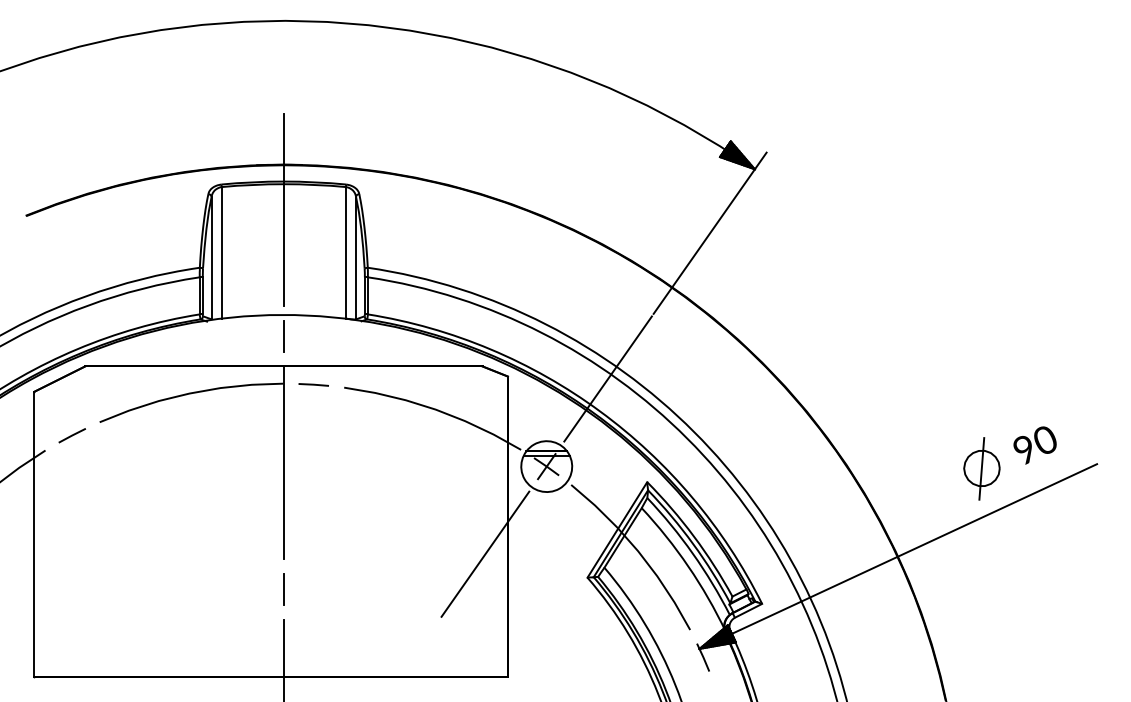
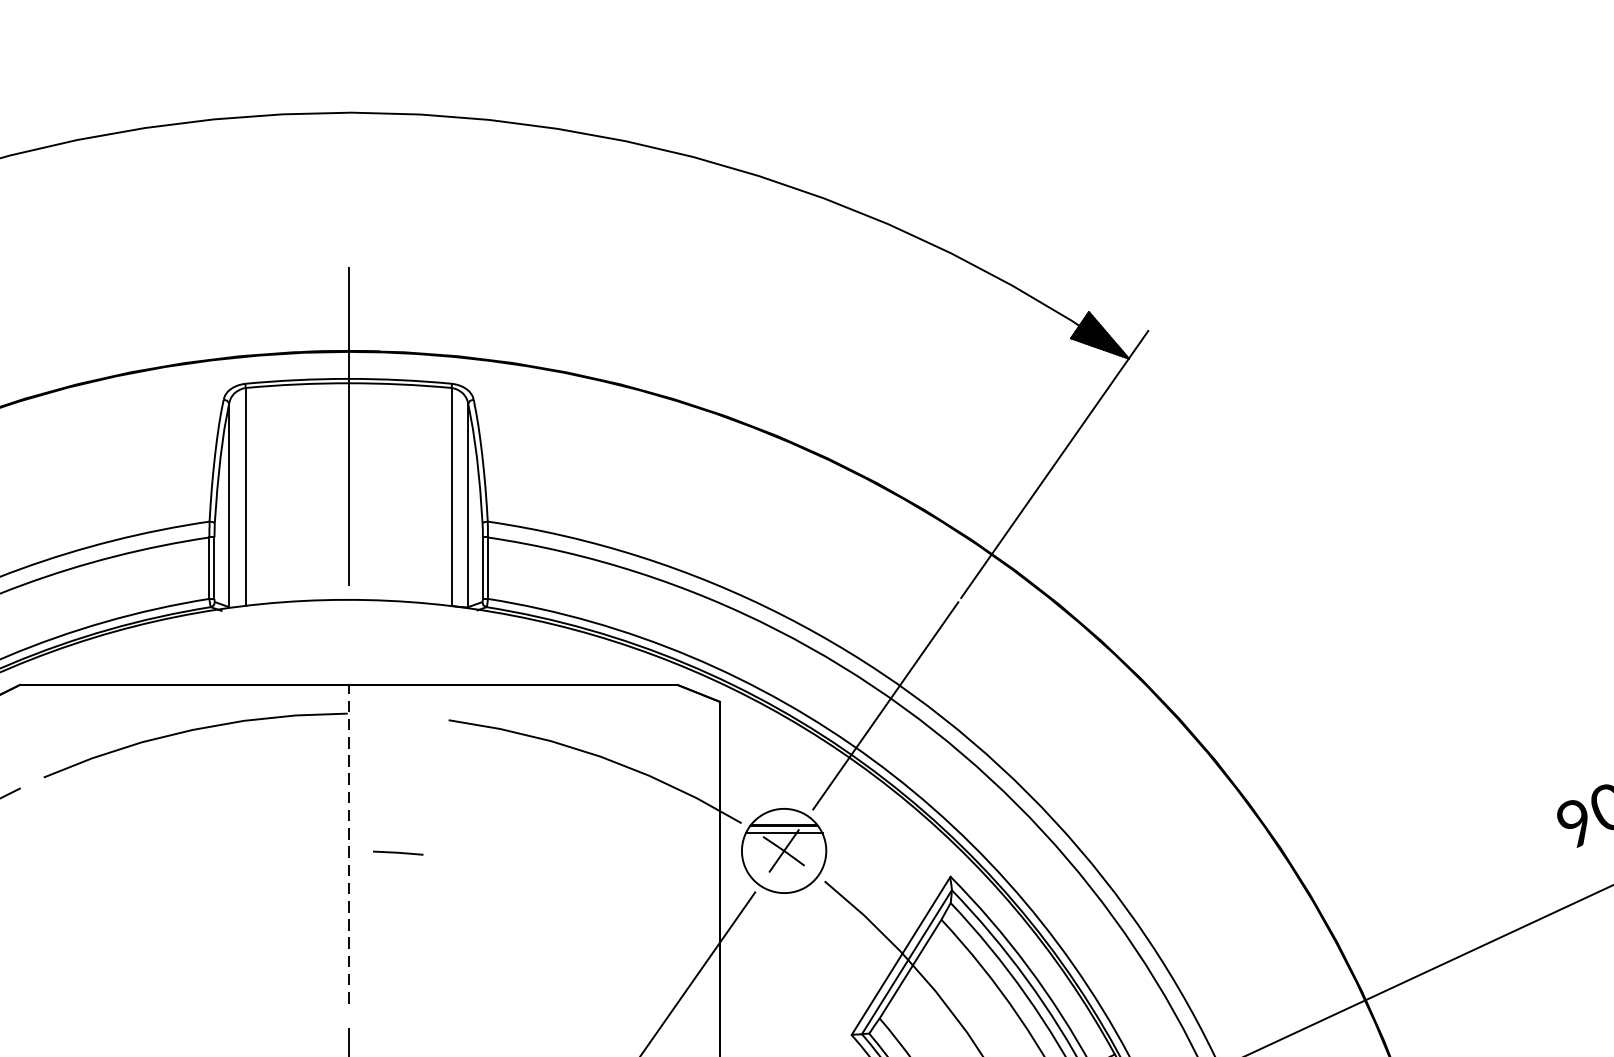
line: (283, 336) -> (348, 635), removed
line: (313, 384) -> (397, 852), moved
line: (283, 462) -> (348, 844), solid -> dashed
part: (981, 468) -> (1504, 854), removed

